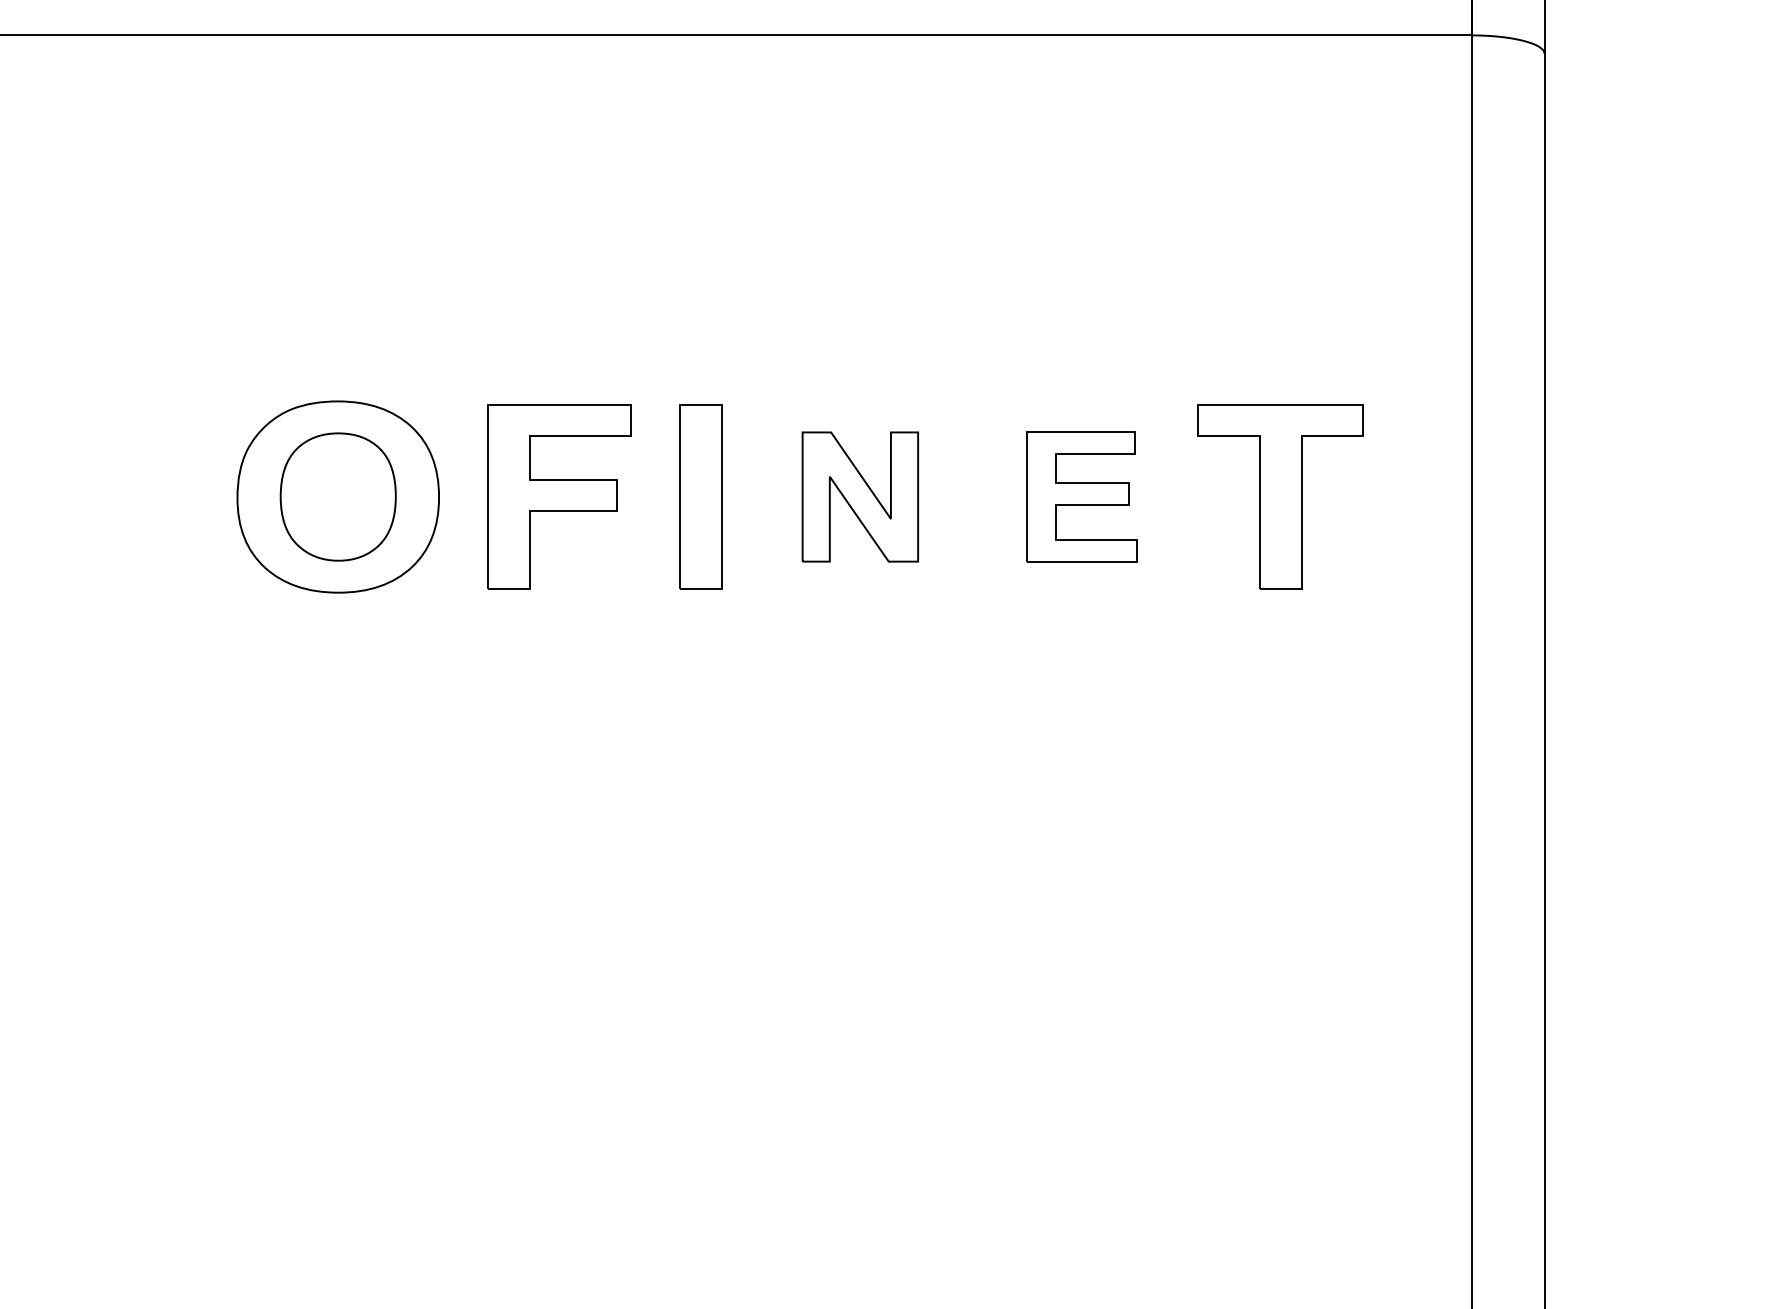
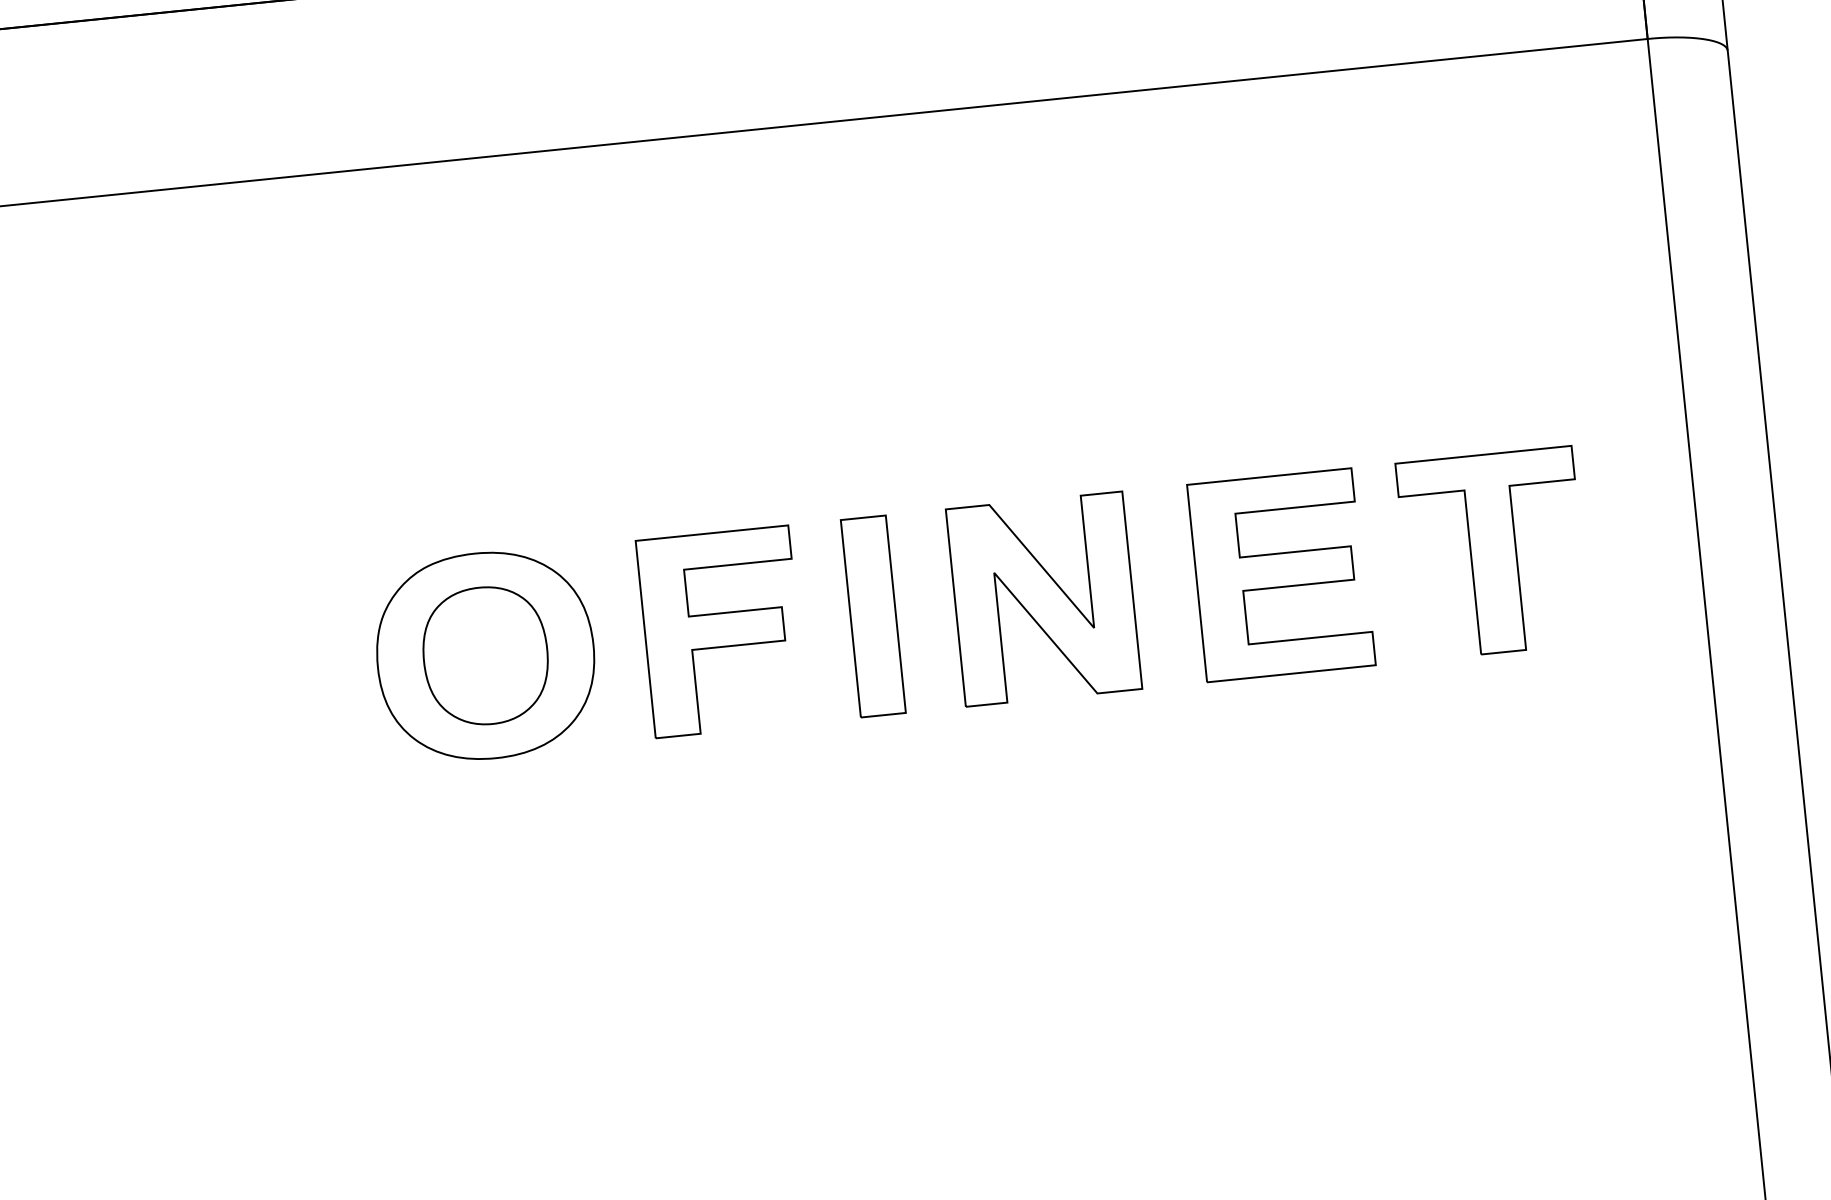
part: (860, 496) -> (1044, 598), size x1.43
part: (1081, 496) -> (1280, 574), size x1.43

